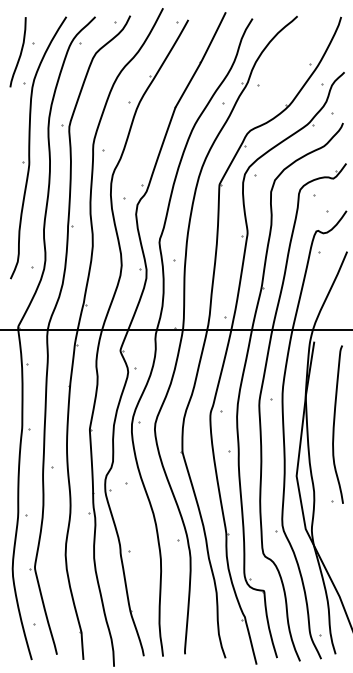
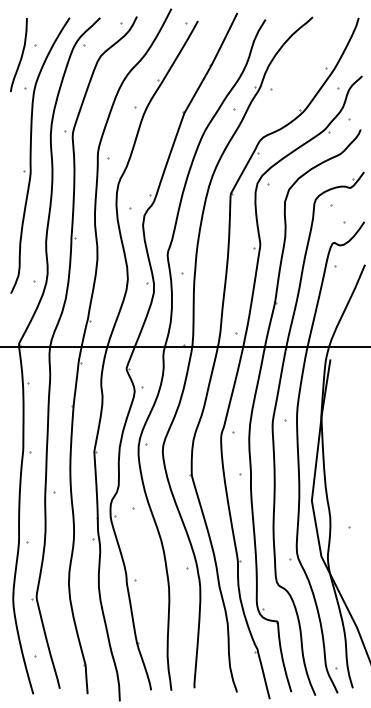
curve: (334, 424) -> (351, 446), removed

